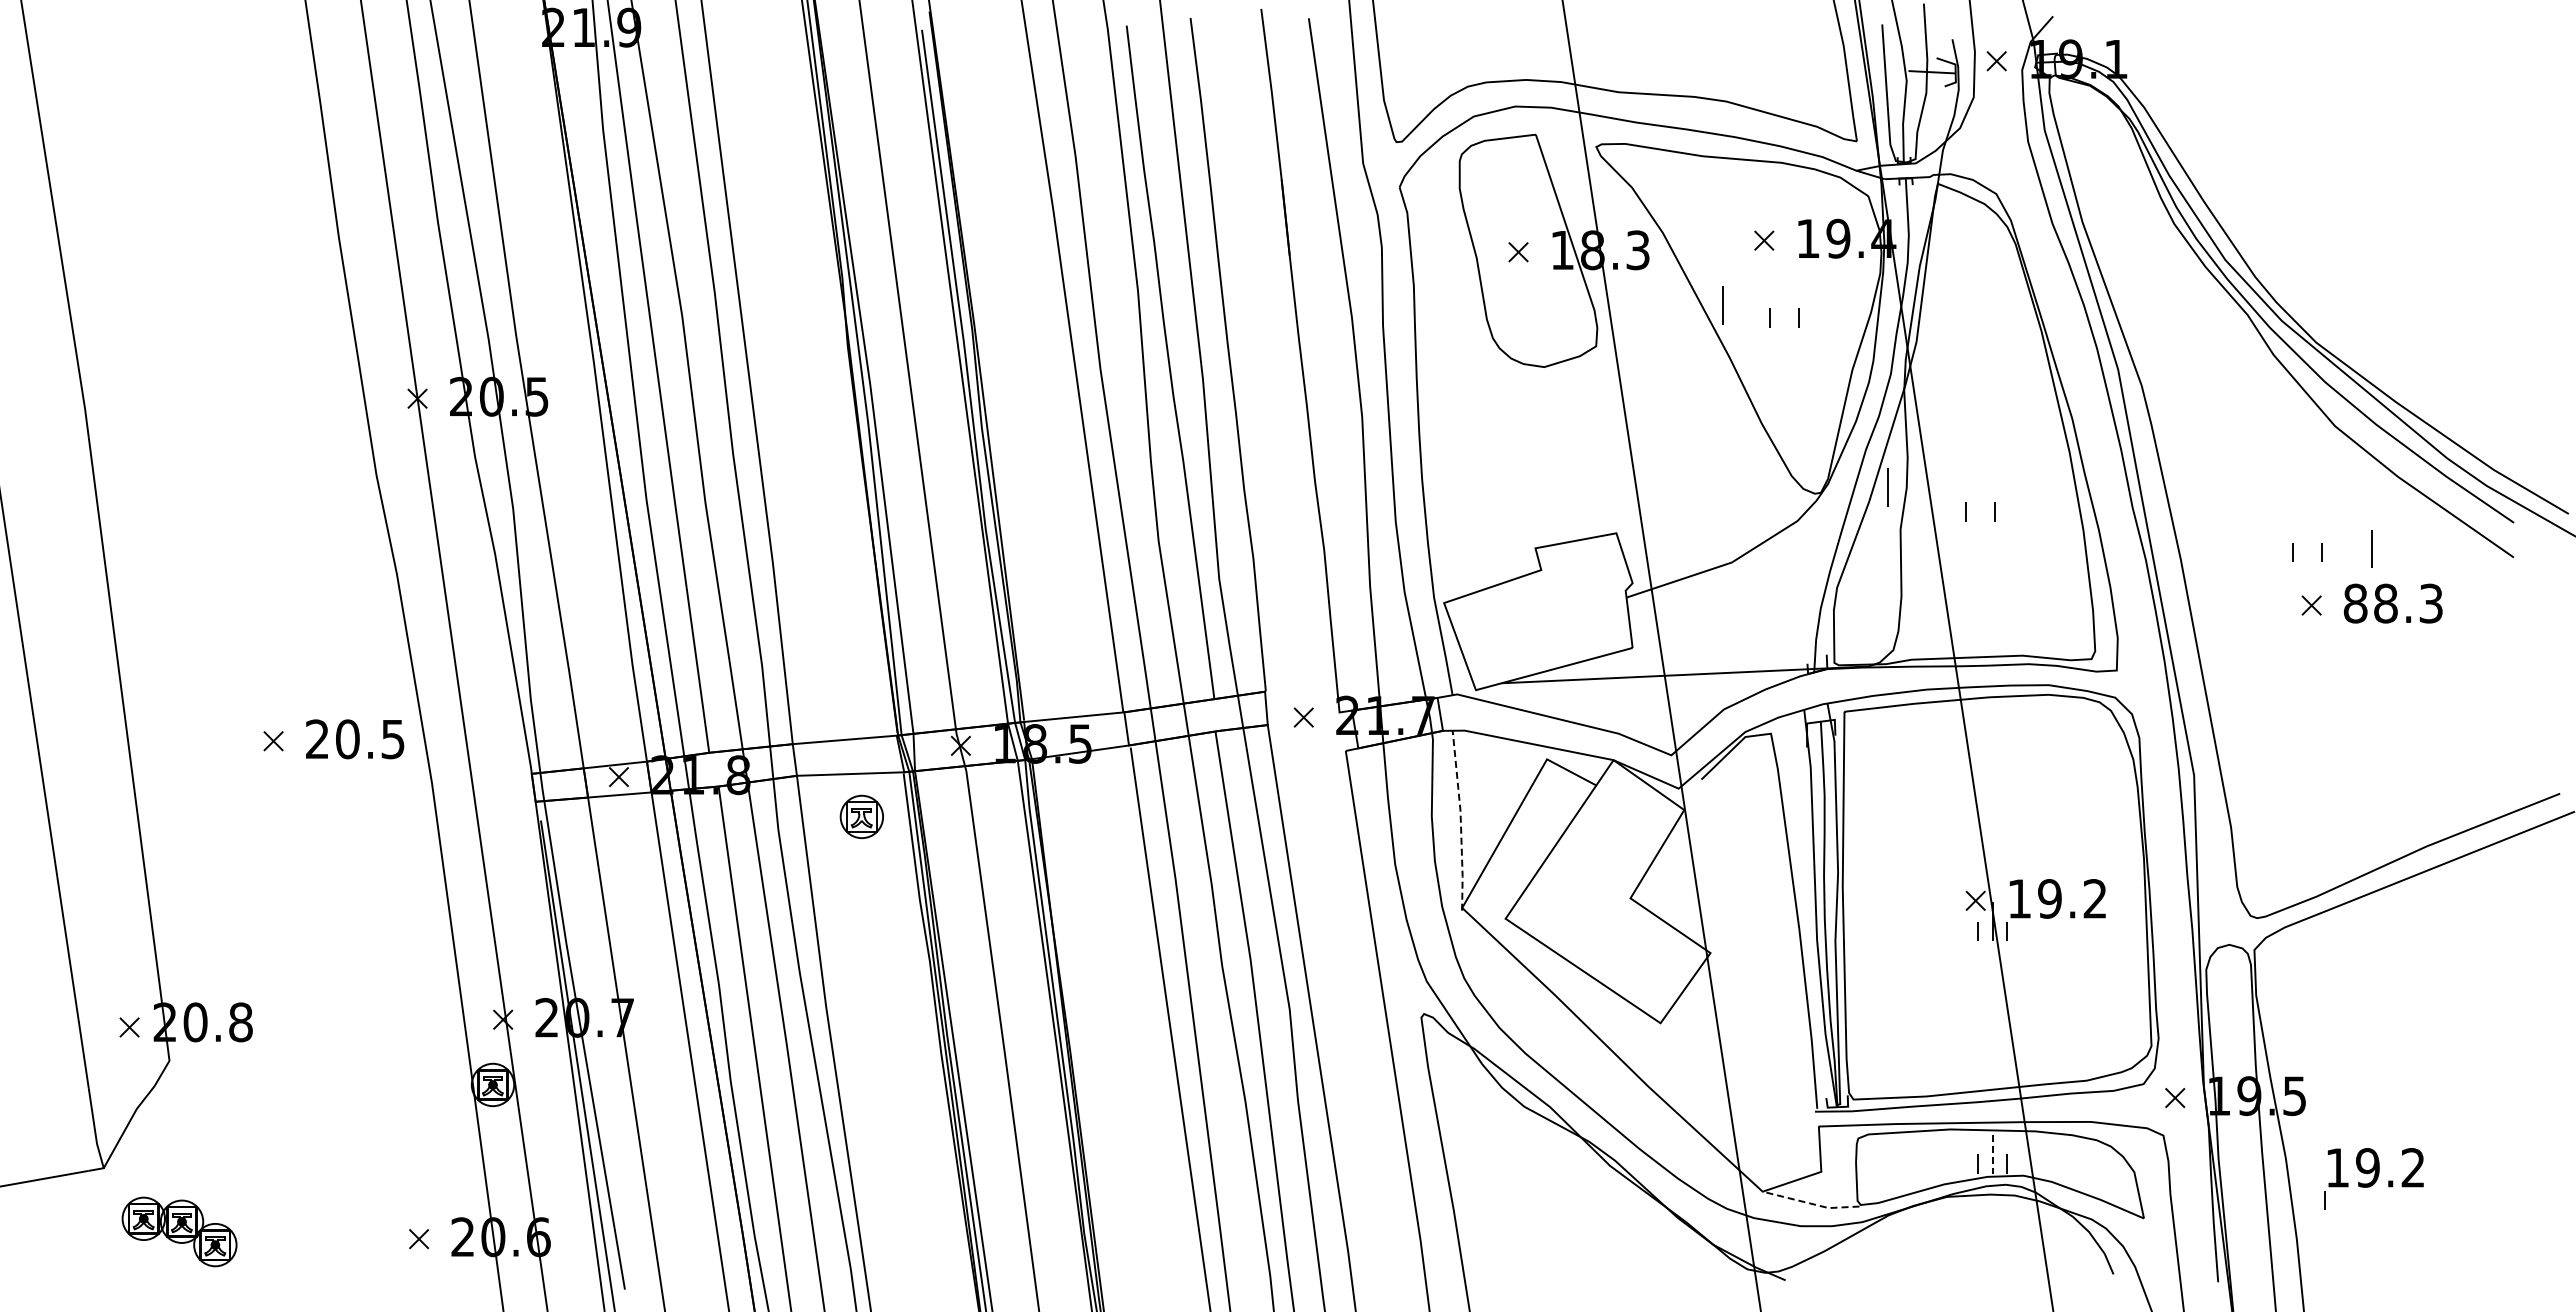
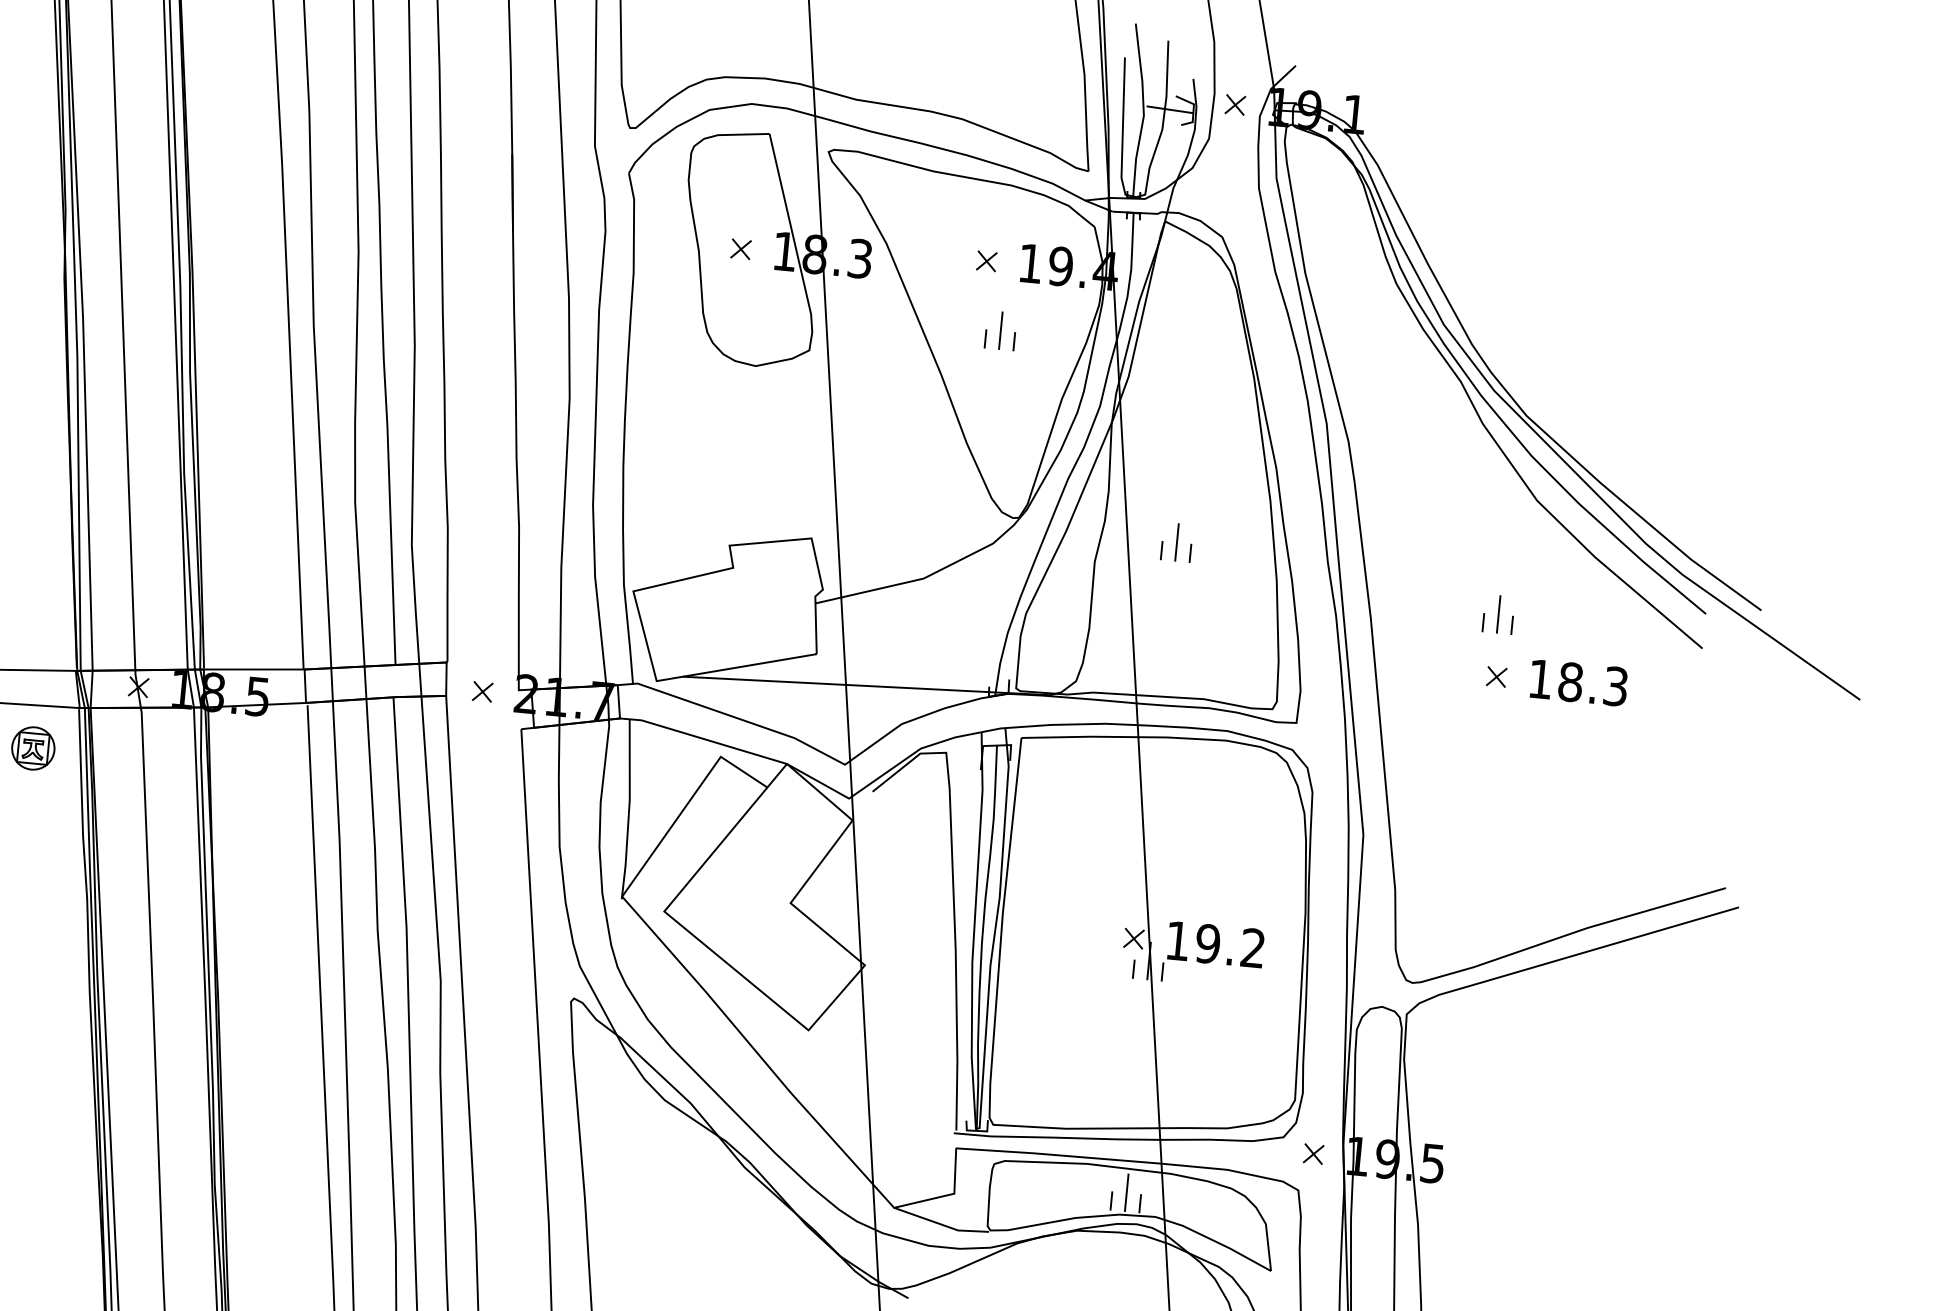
line: (1722, 305) -> (1000, 330), moved
line: (1887, 487) -> (1176, 542), moved
line: (2371, 548) -> (1498, 613), moved
text: (2355, 603) -> (1540, 679), 88.3 -> 18.3
line: (1460, 819) -> (628, 808), dashed -> solid
line: (1992, 1154) -> (1126, 1192), dashed -> solid
part: (2373, 1178) -> (1503, 1253), removed
line: (1811, 1203) -> (941, 1224), dashed -> solid

